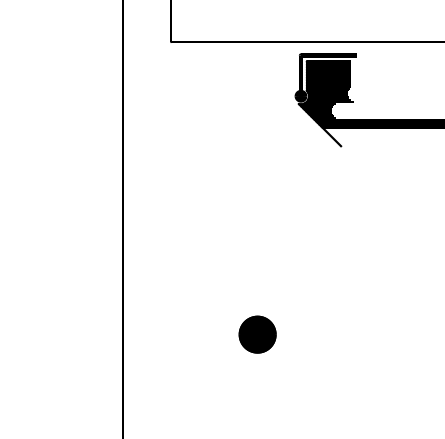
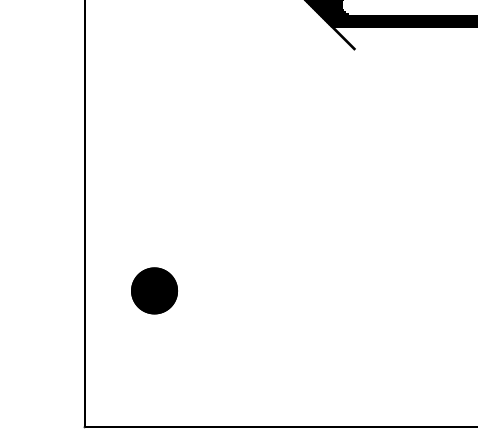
part: (257, 334) -> (154, 290), moved

